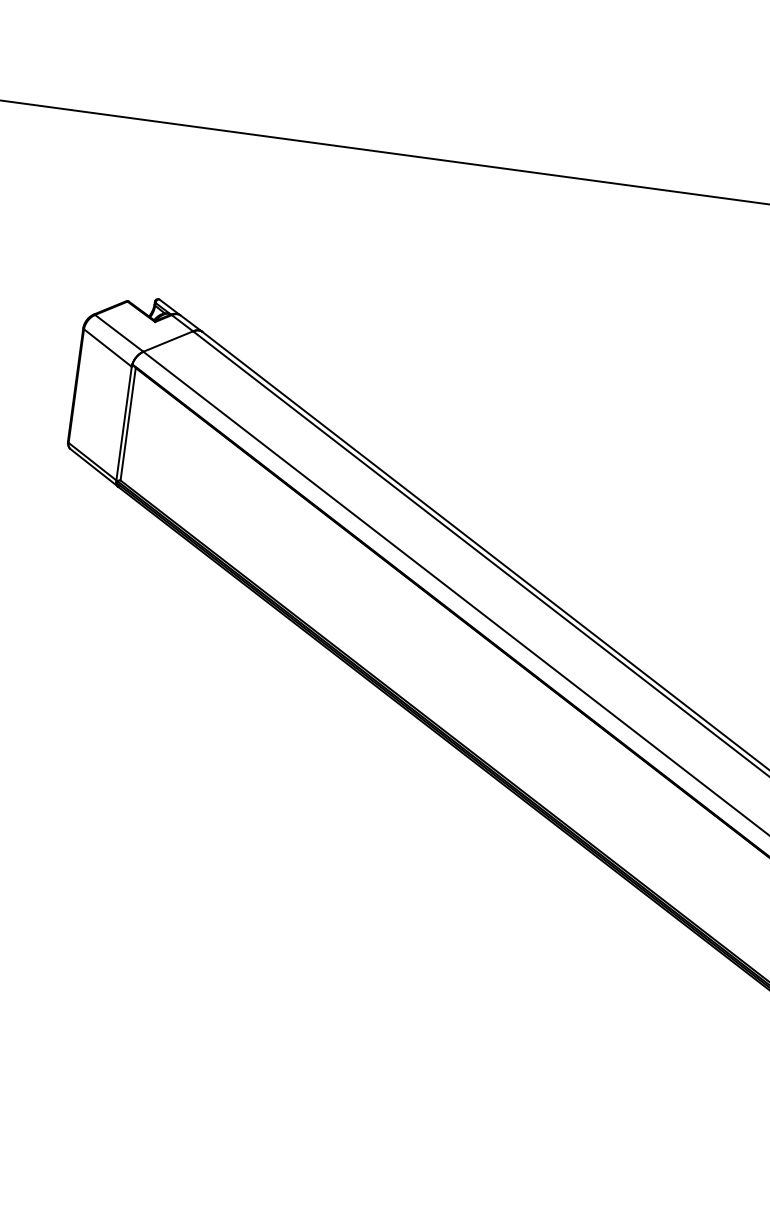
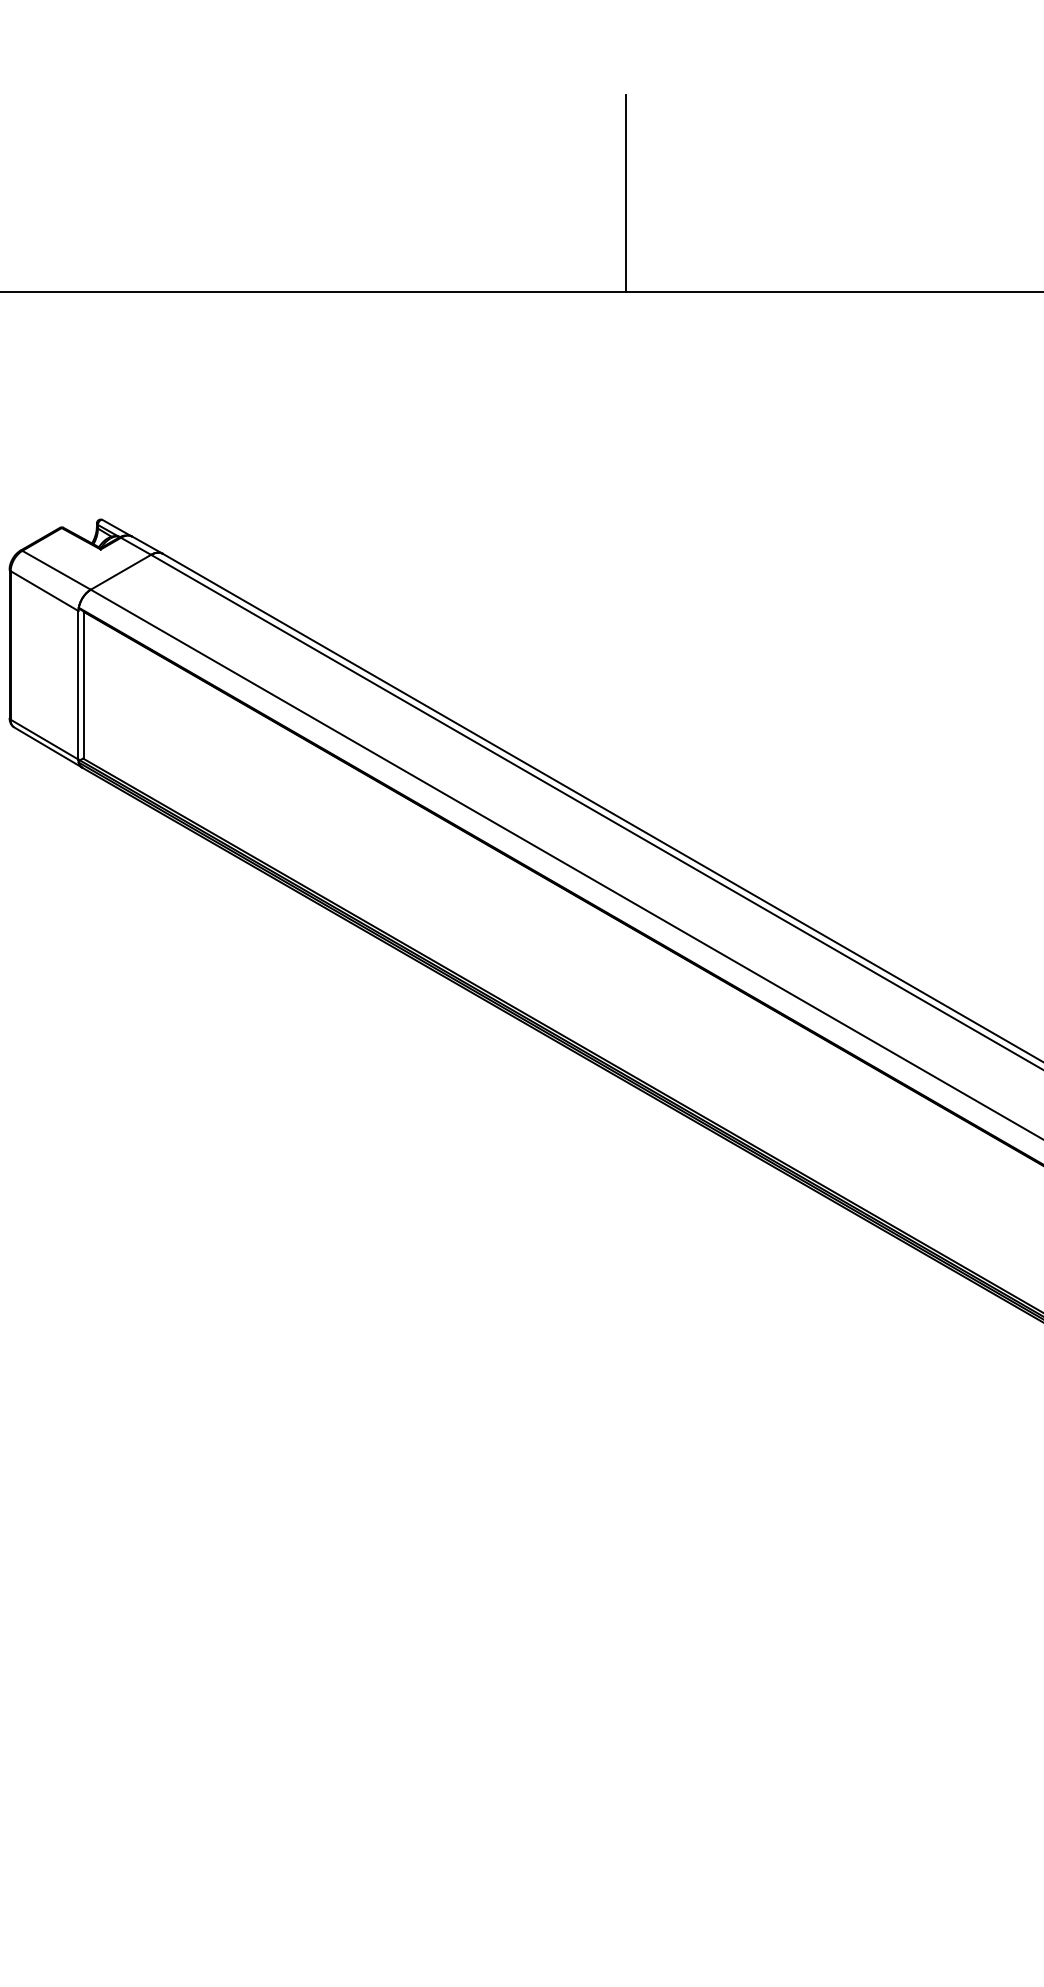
line: (594, 104) -> (626, 193), added

